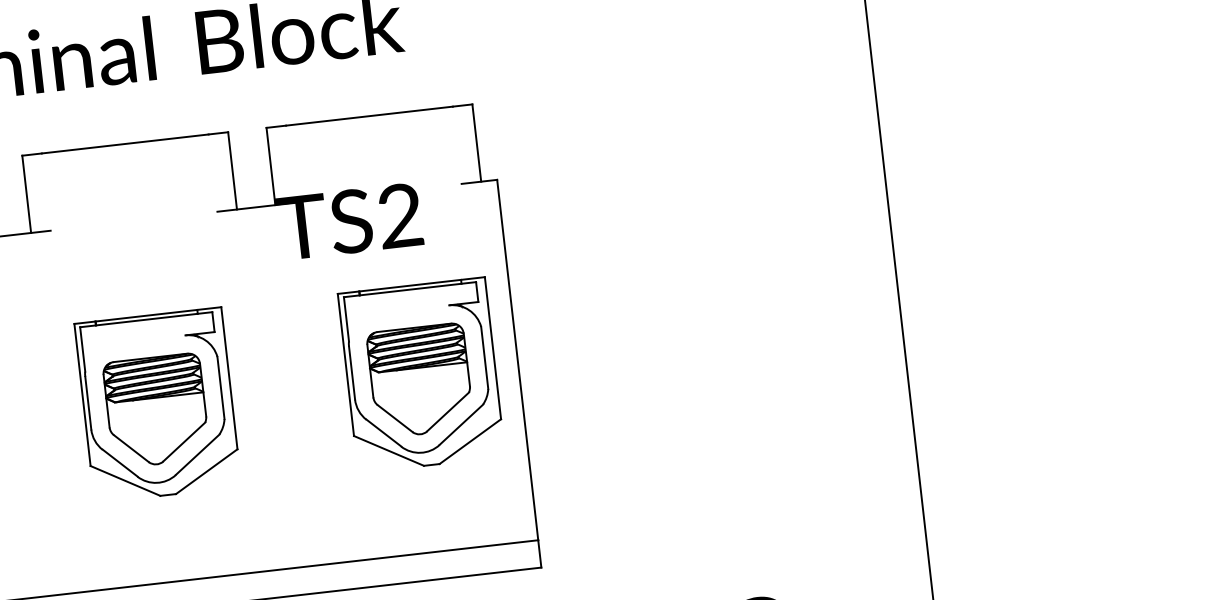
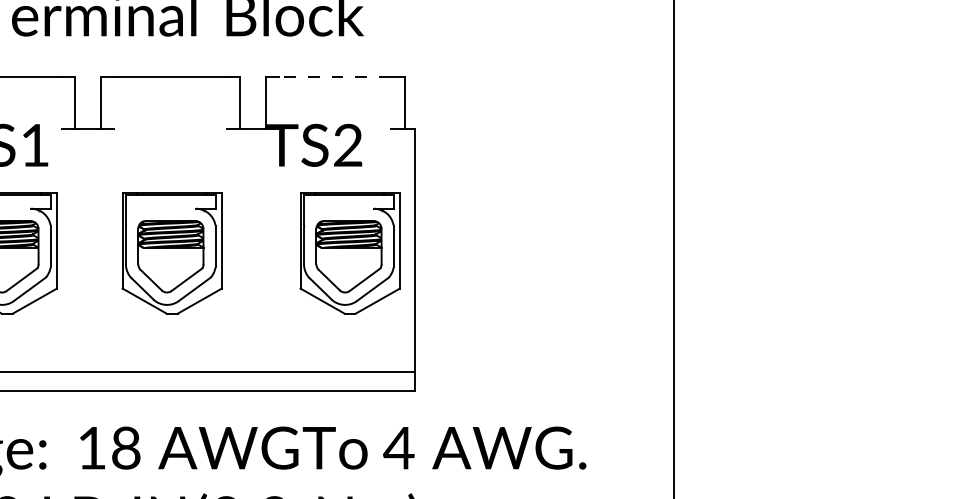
line: (368, 116) -> (334, 76), solid -> dashed

